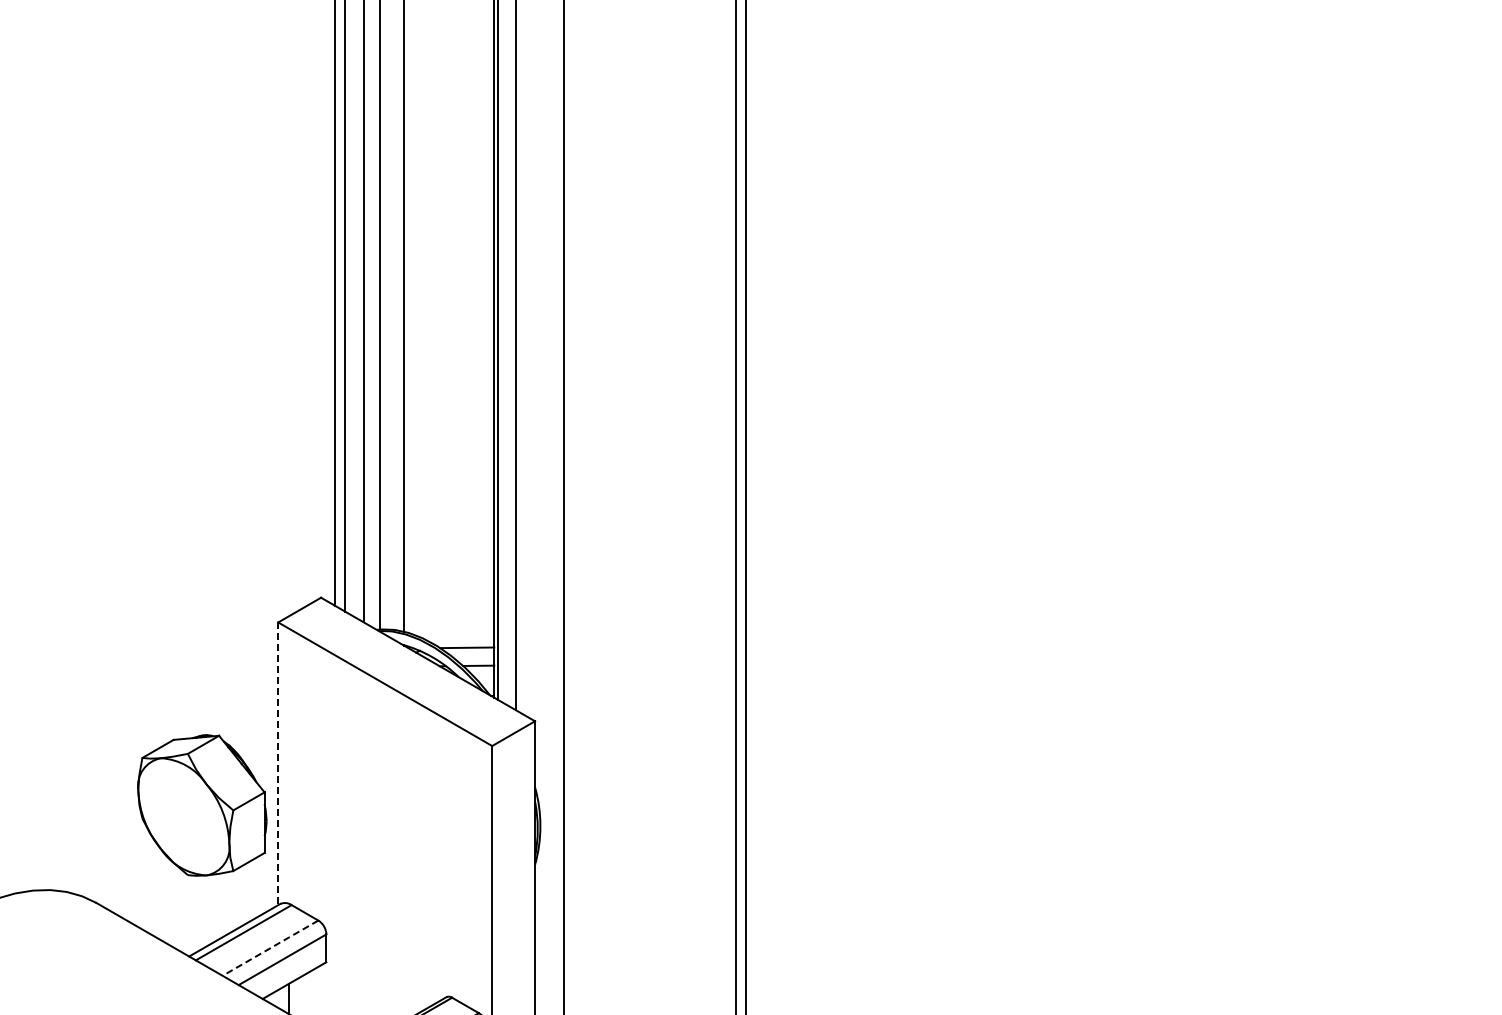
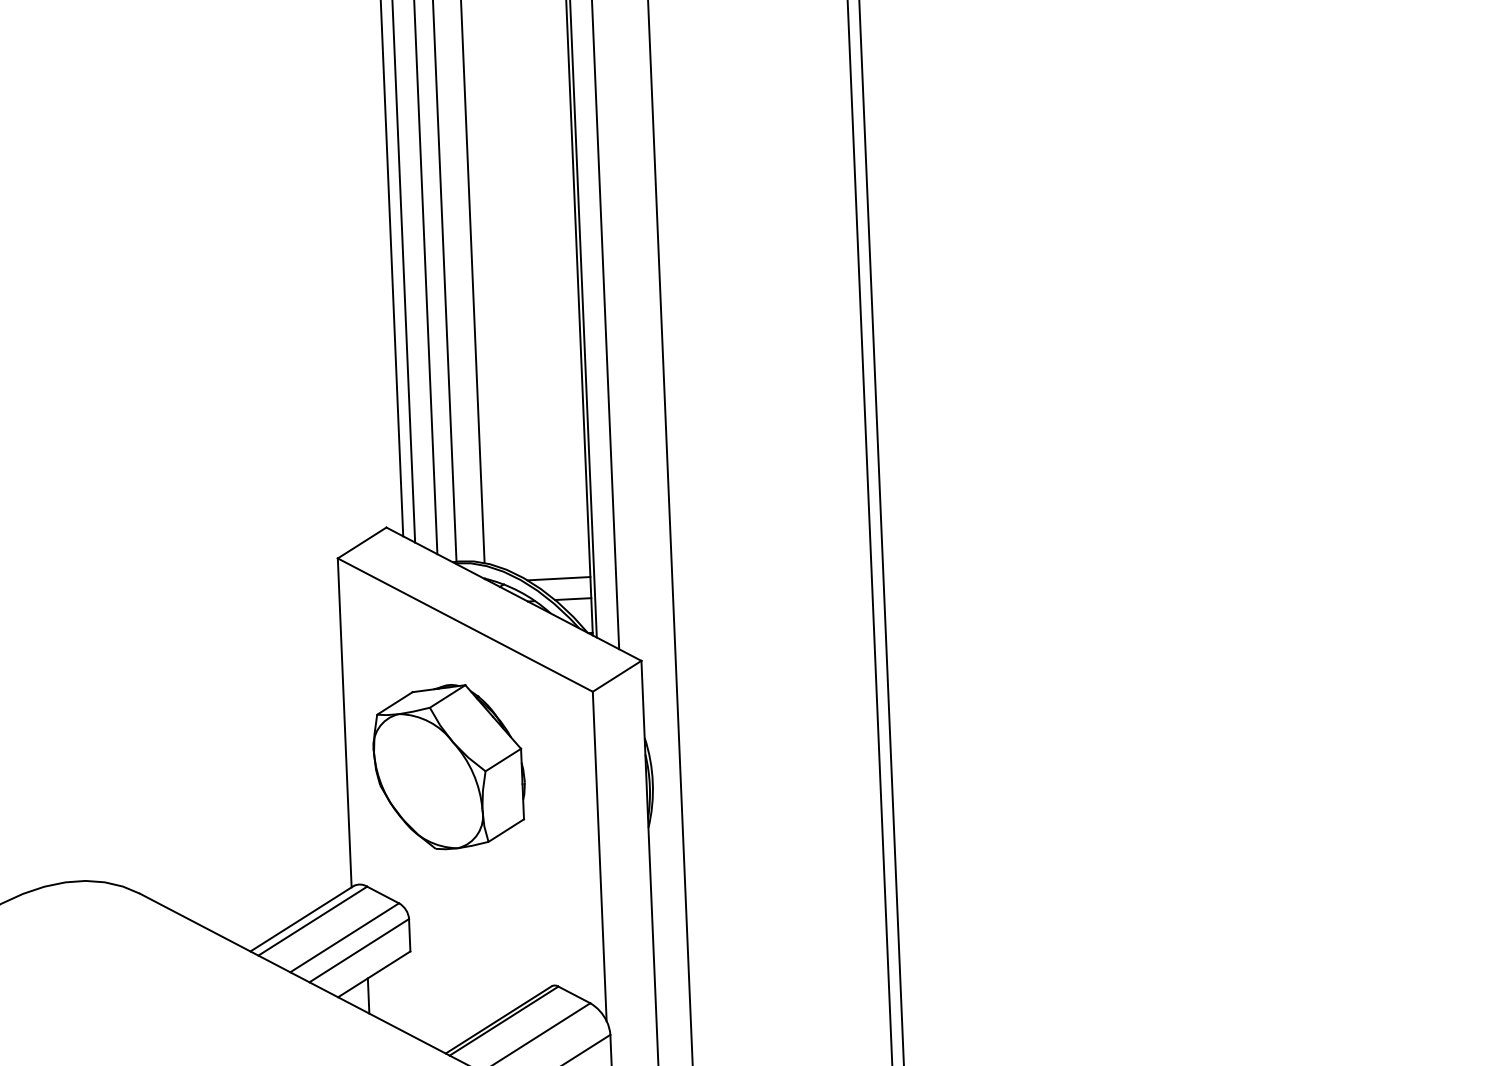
line: (278, 764) -> (345, 723), dashed -> solid
part: (202, 805) -> (449, 767), moved
line: (270, 948) -> (344, 938), dashed -> solid

